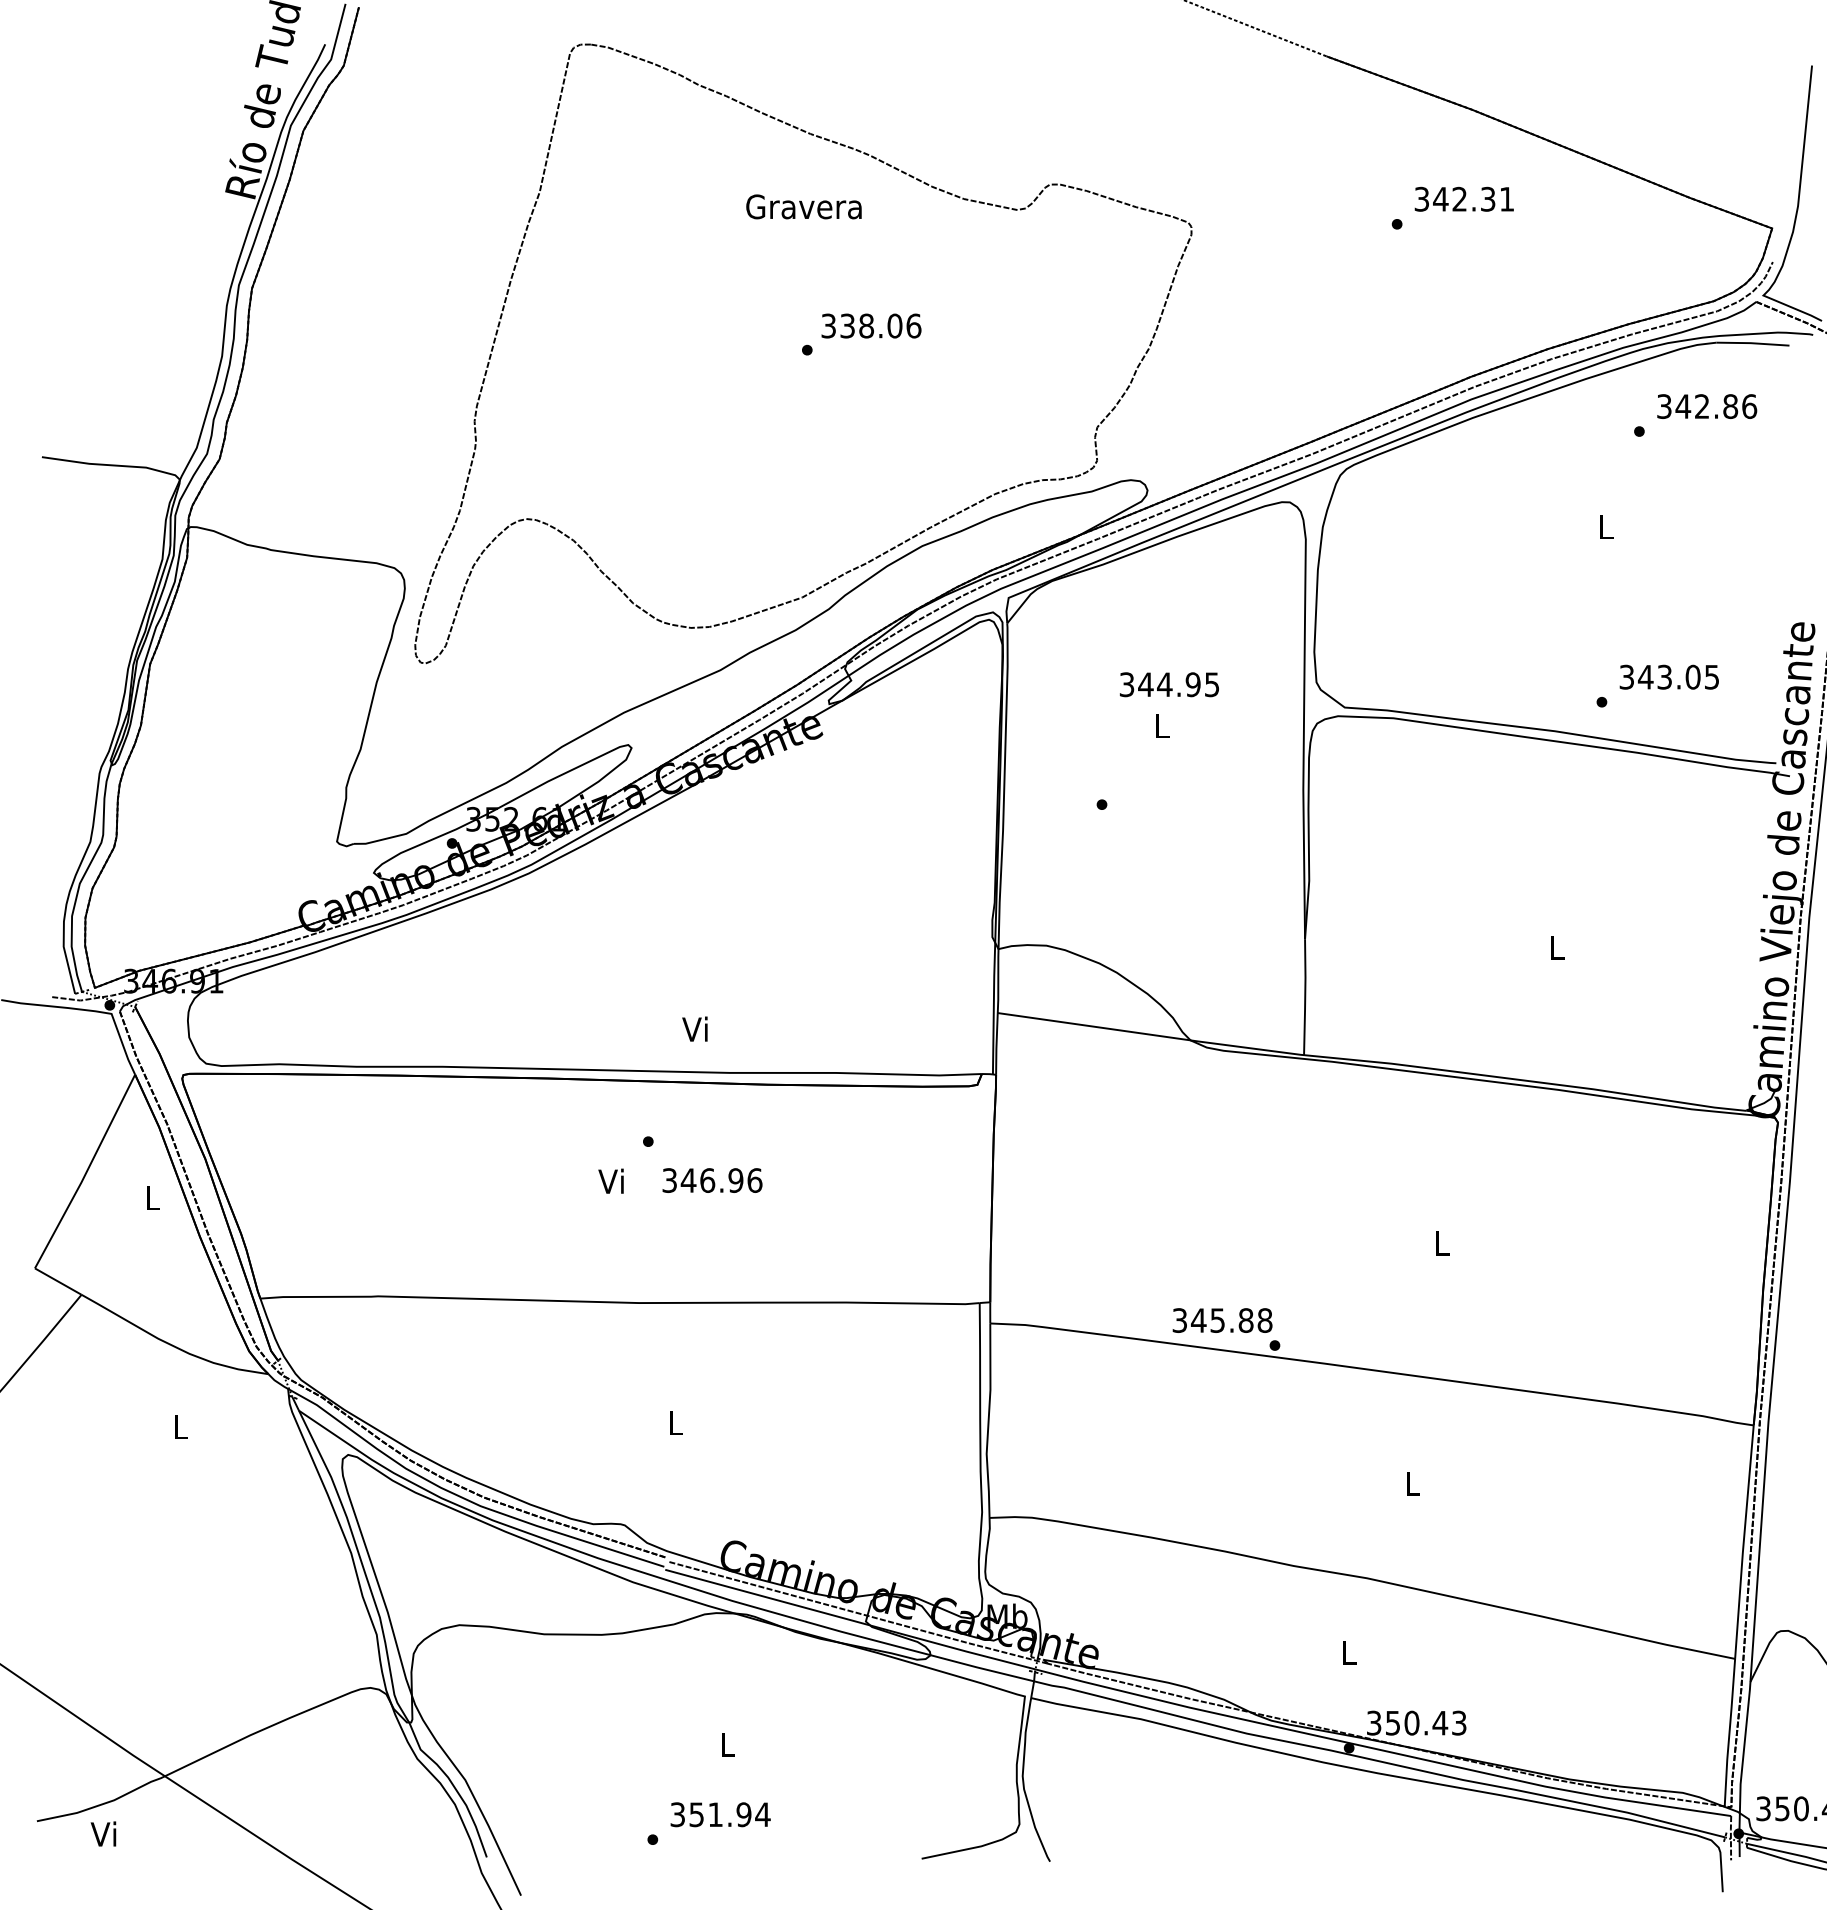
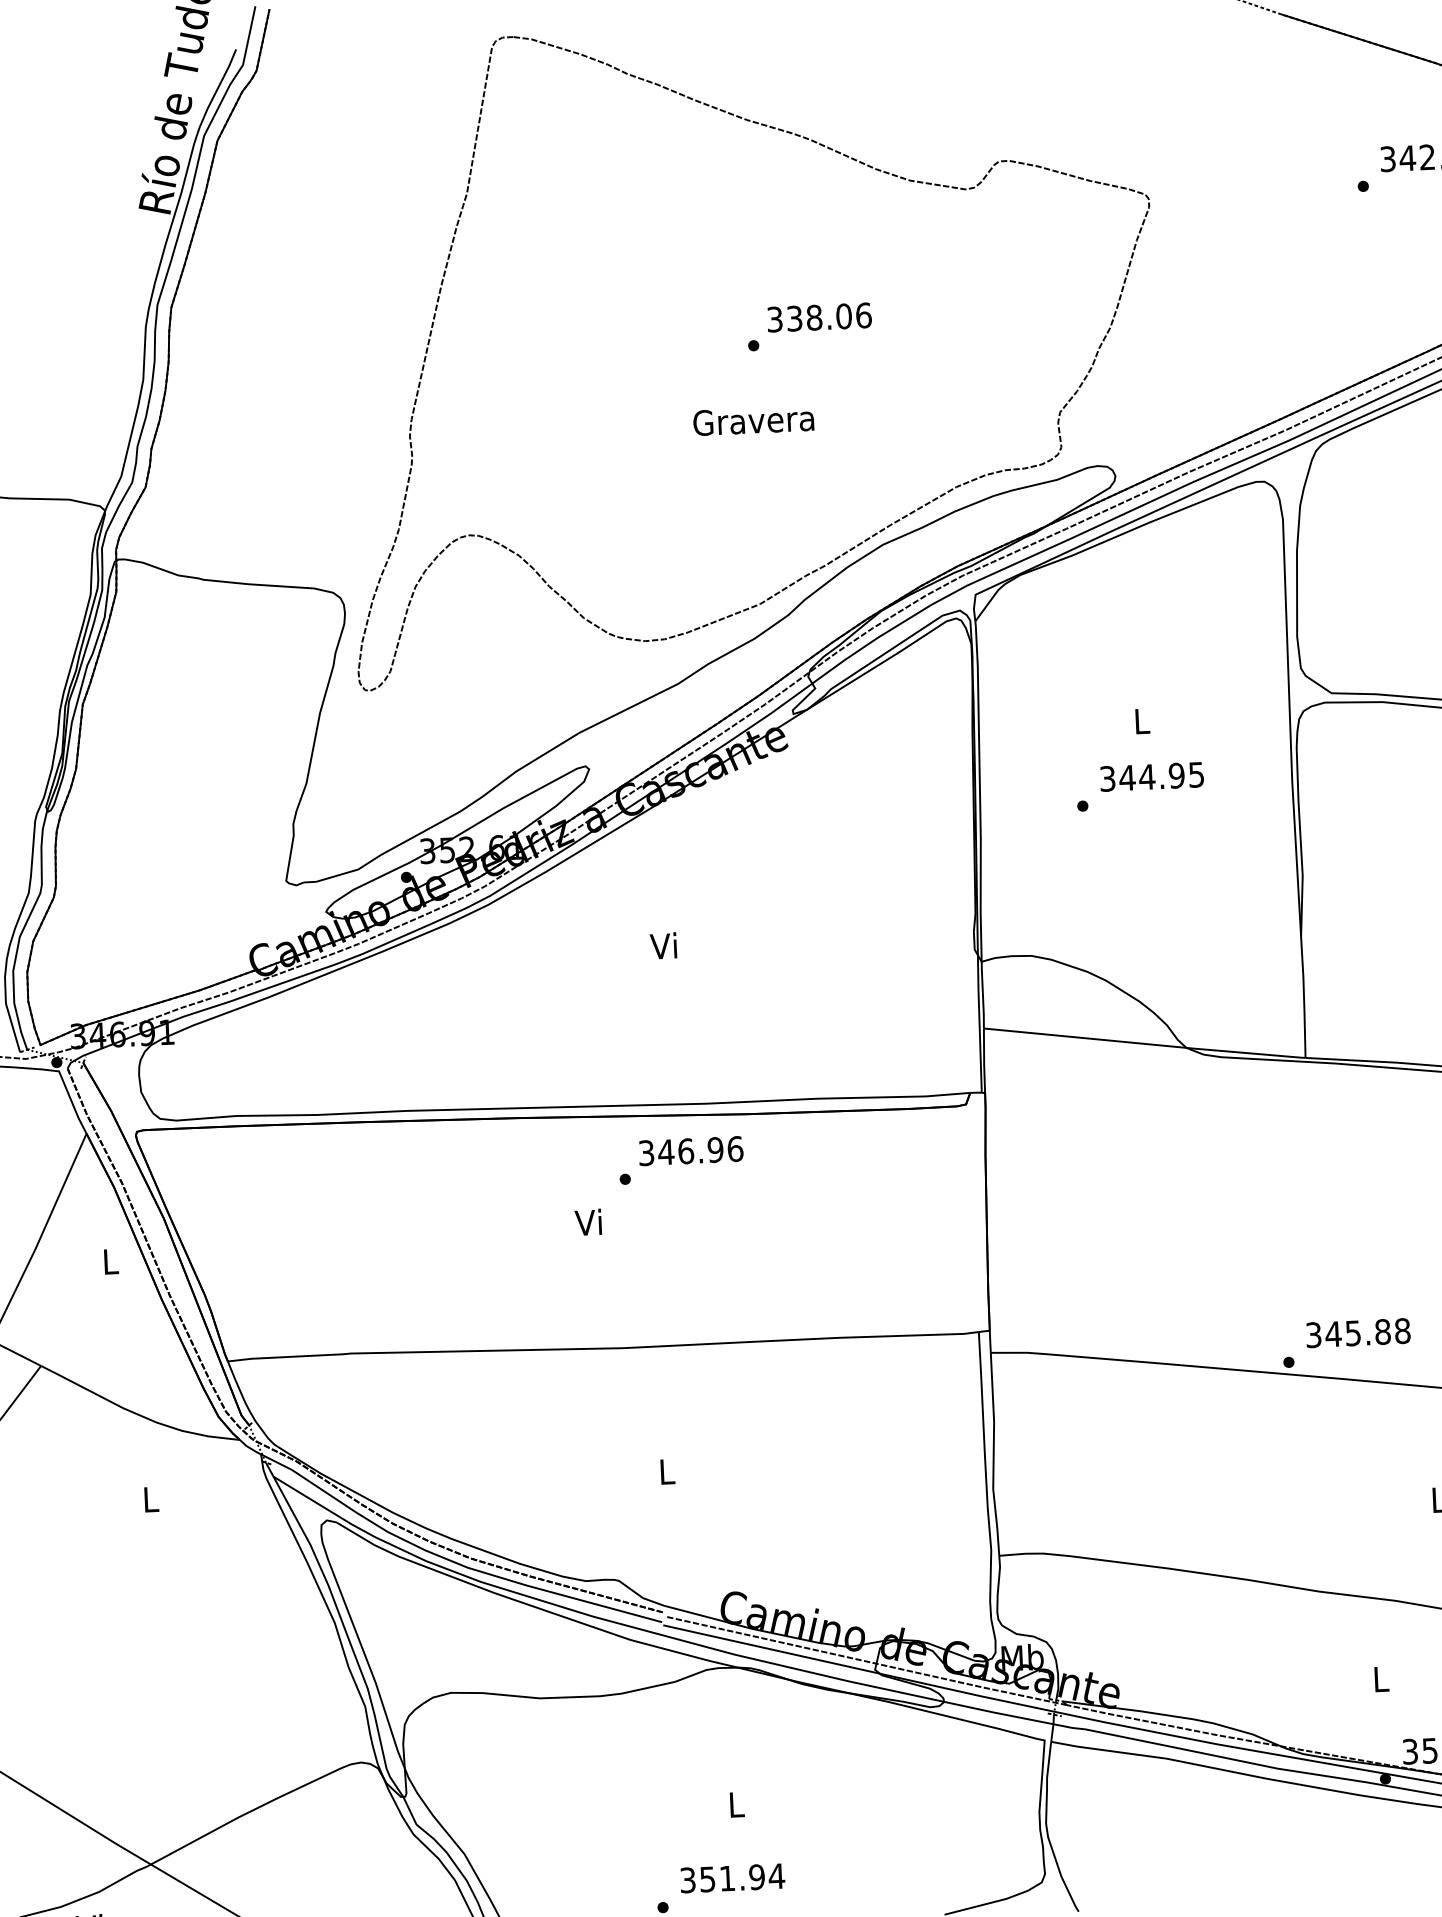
text: (803, 206) -> (753, 420), moved
text: (1169, 684) -> (1152, 776), moved
text: (694, 1028) -> (662, 945), moved
text: (712, 1180) -> (691, 1151), moved
text: (1222, 1320) -> (1358, 1333), moved

